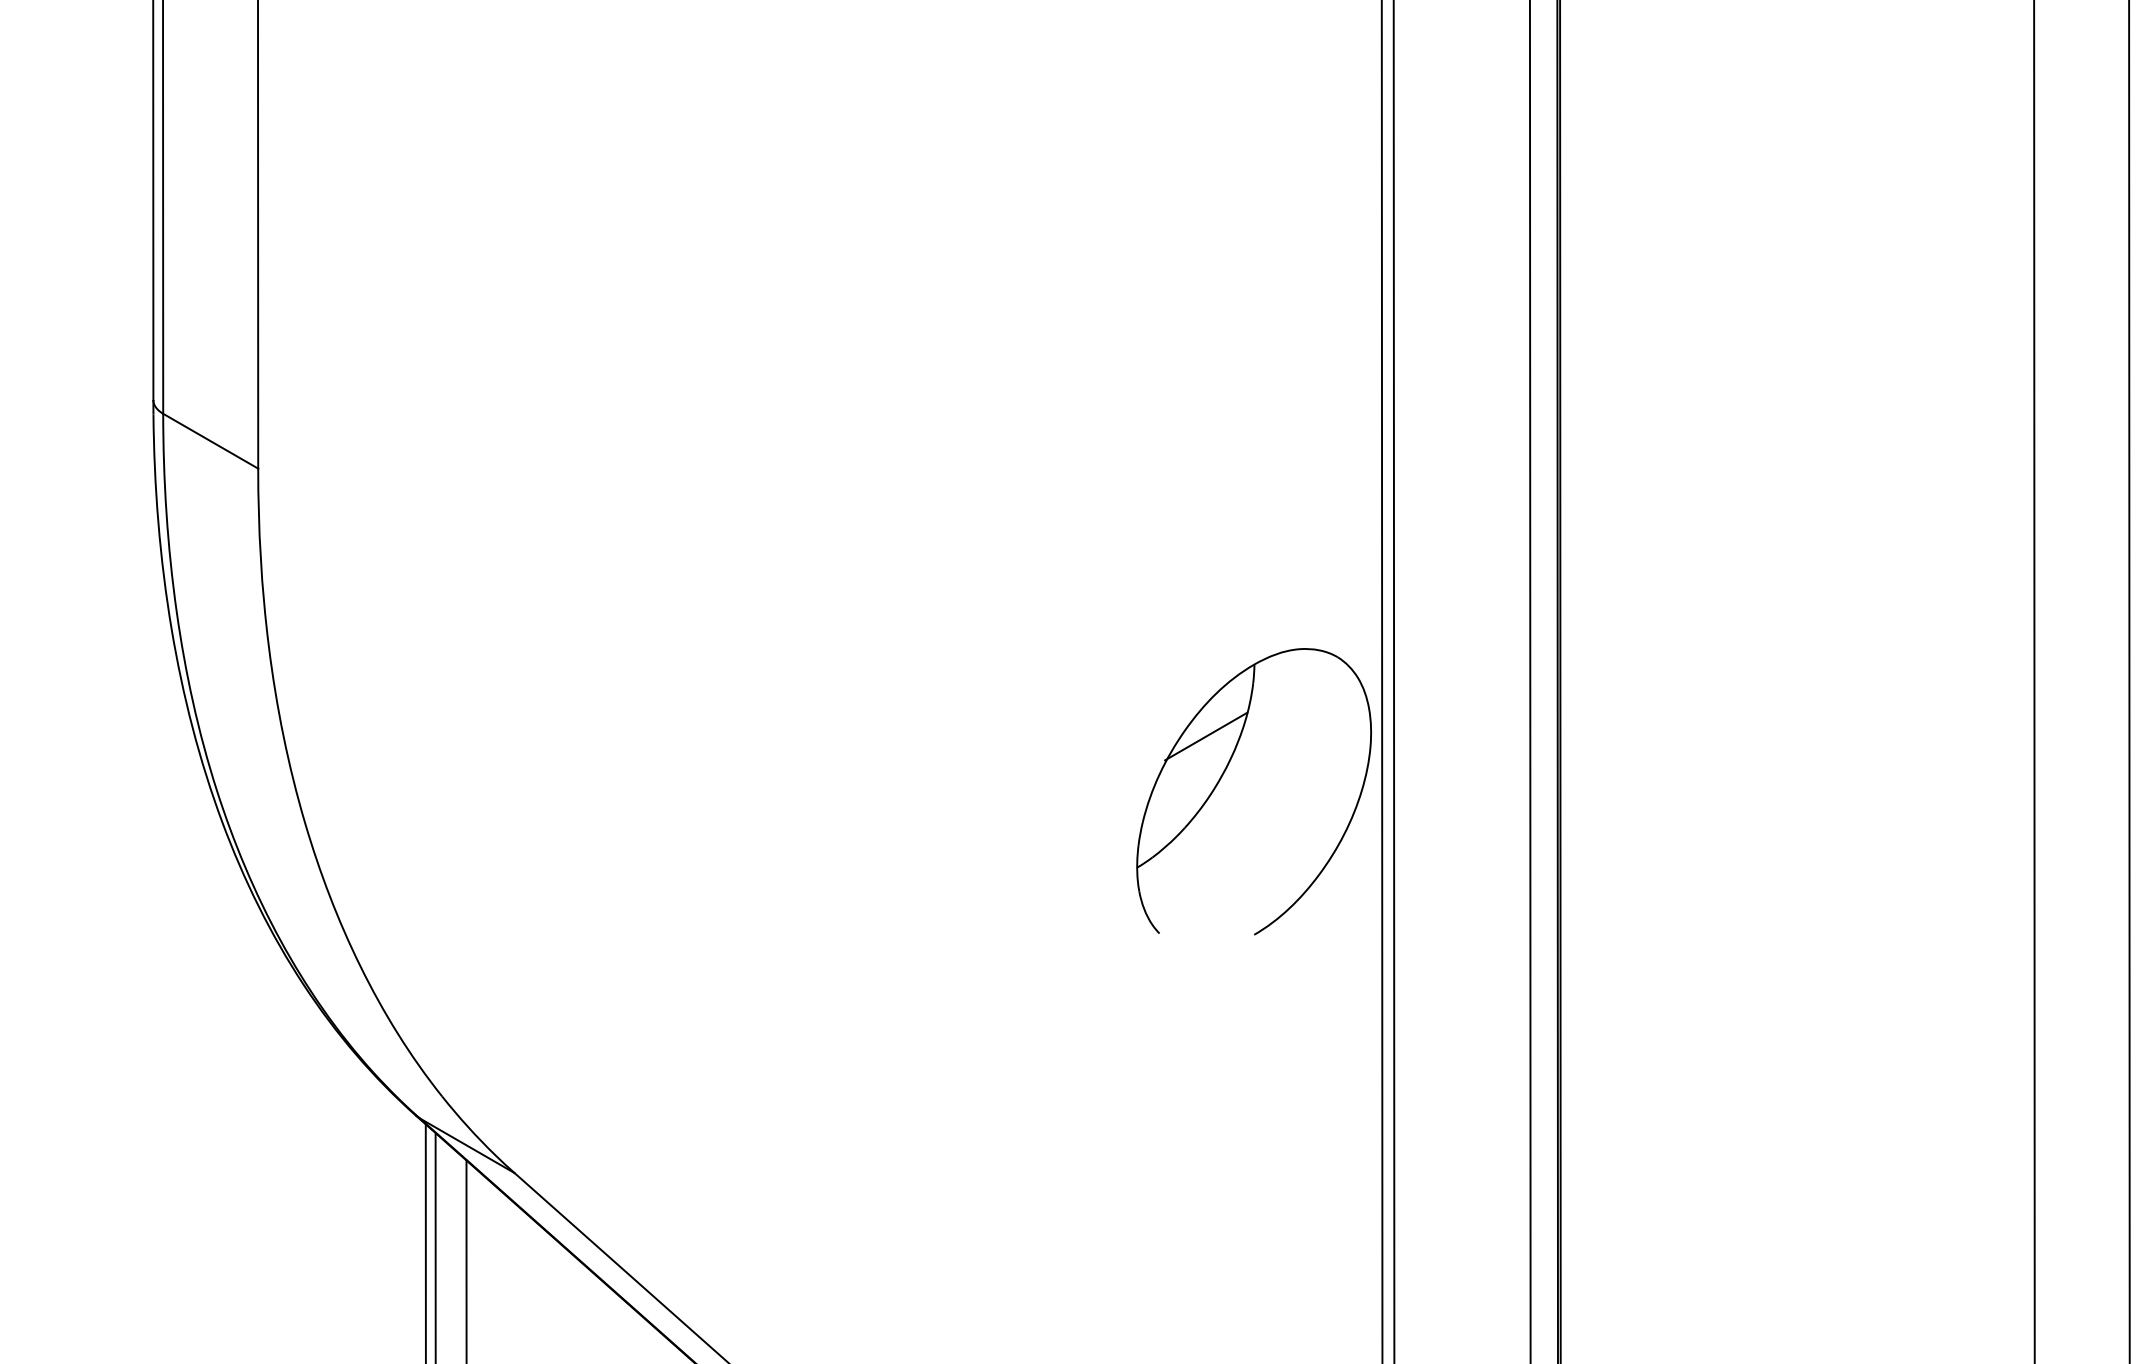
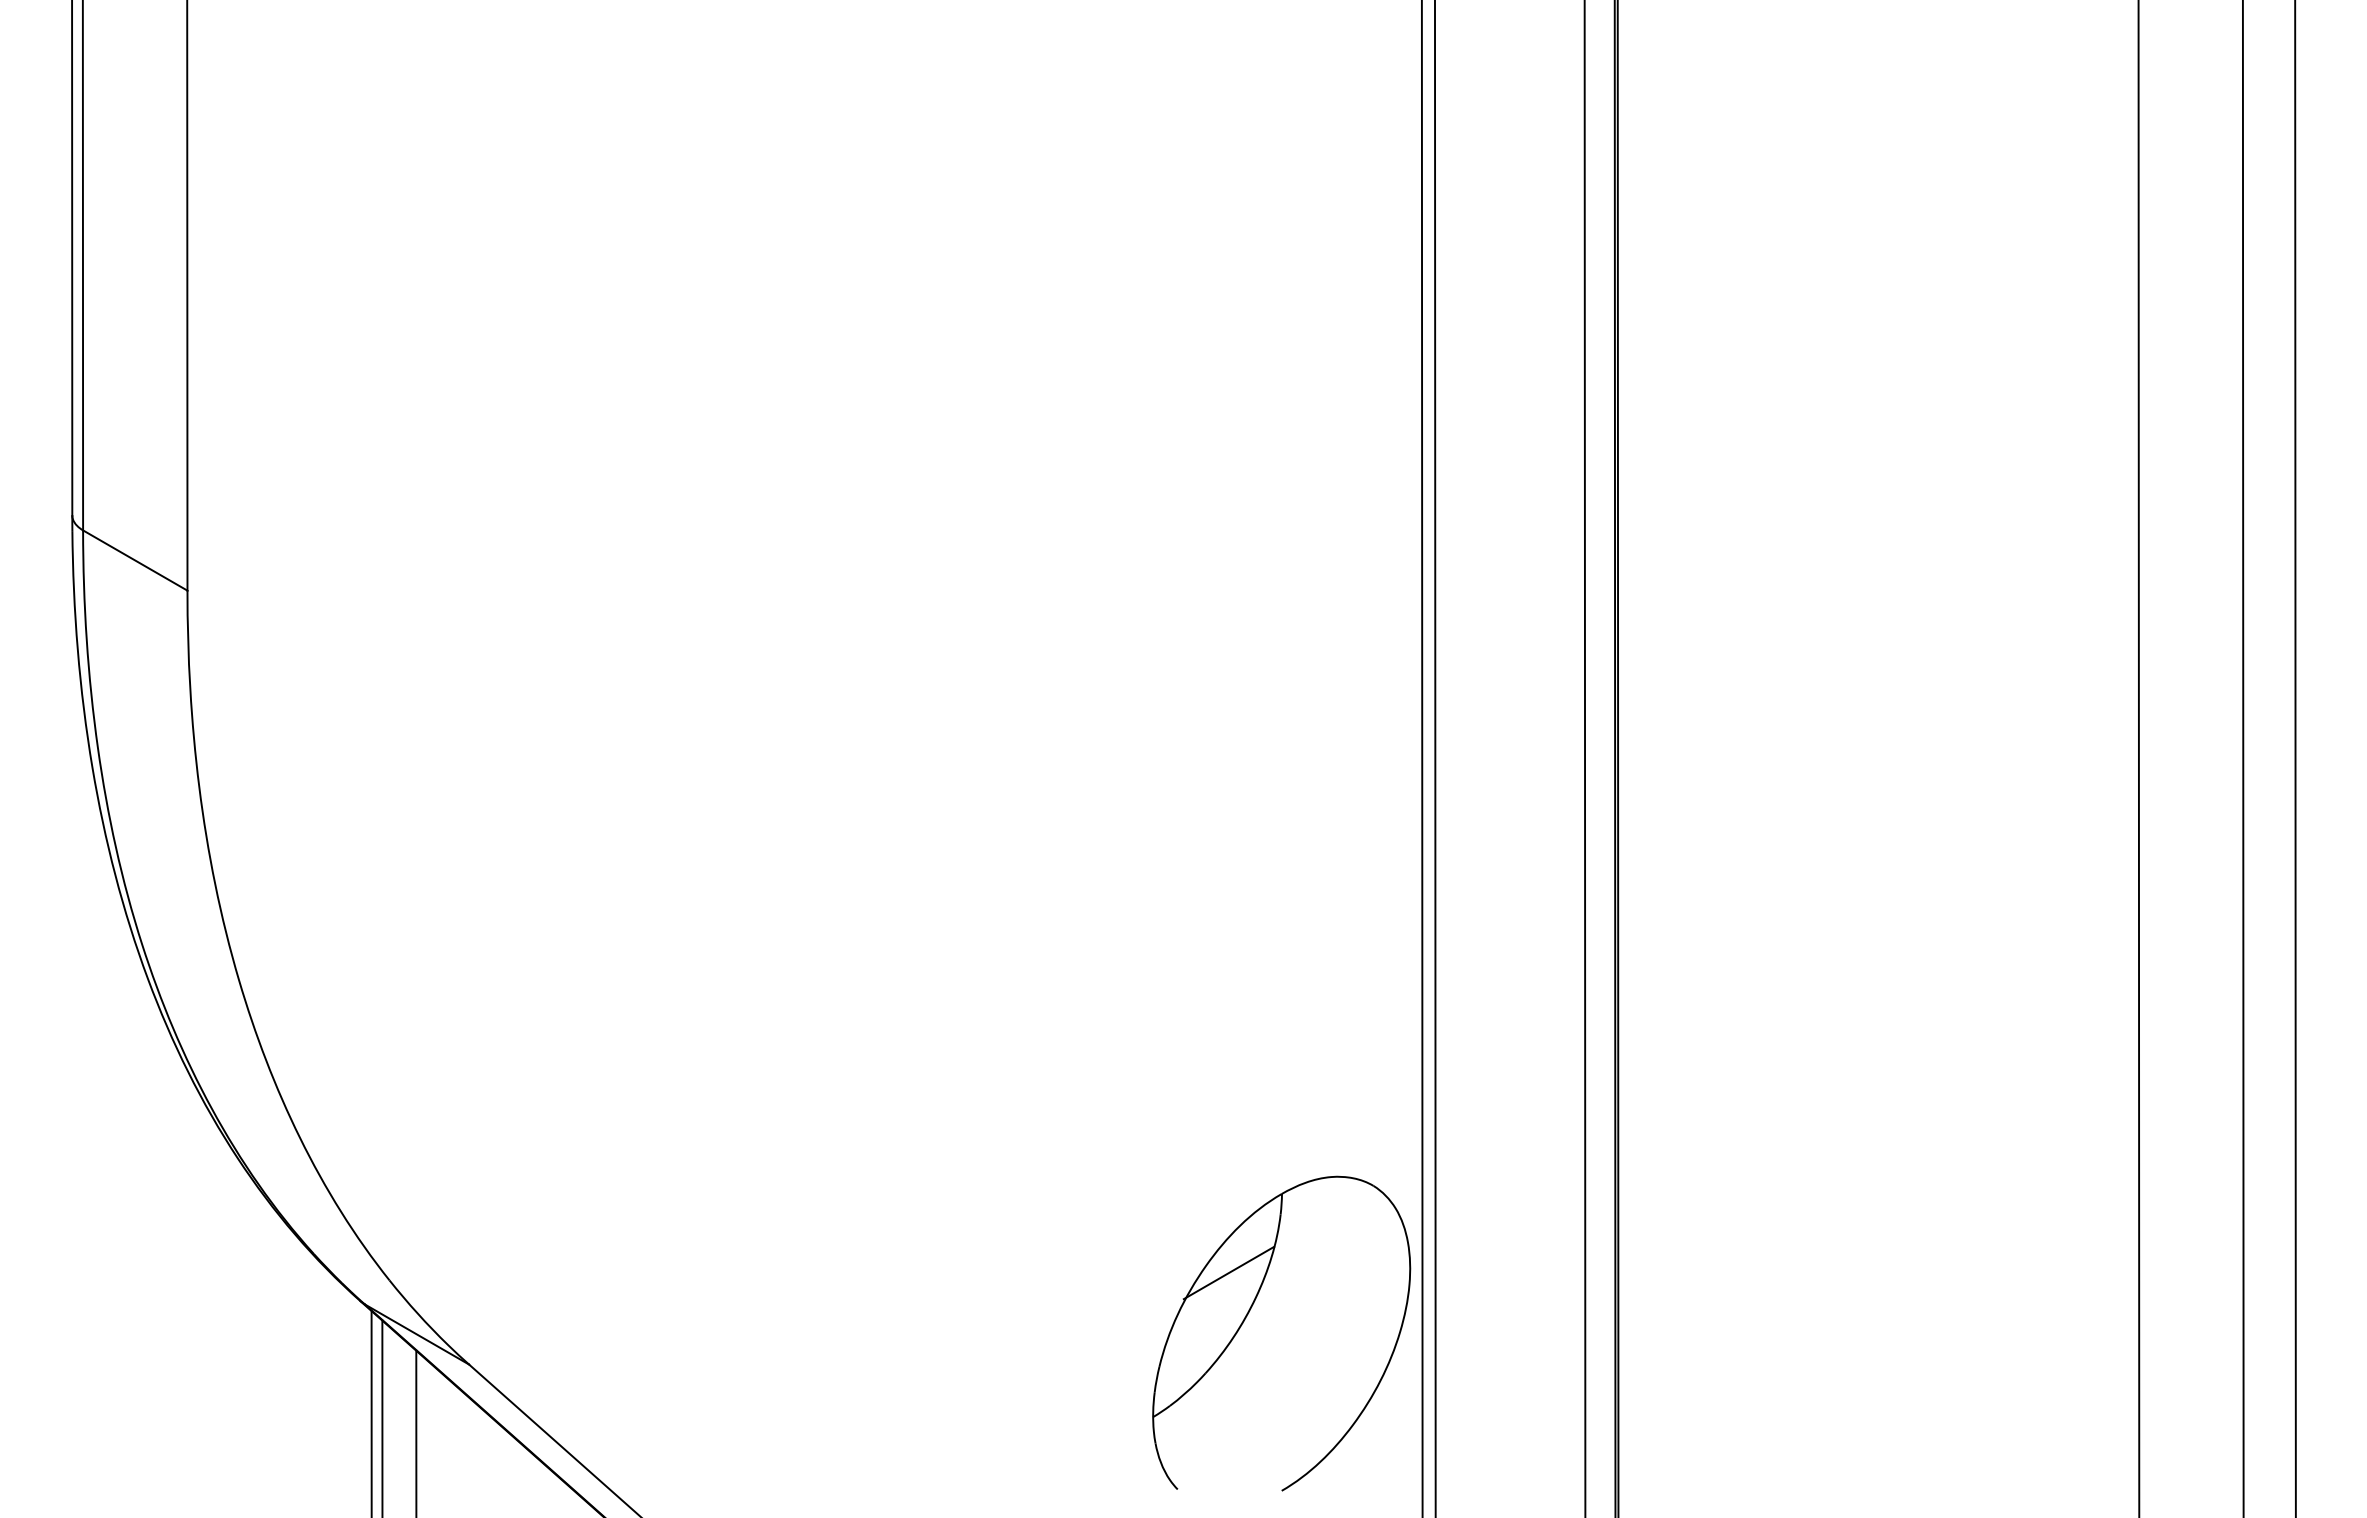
part: (1223, 776) -> (1247, 1316), moved

